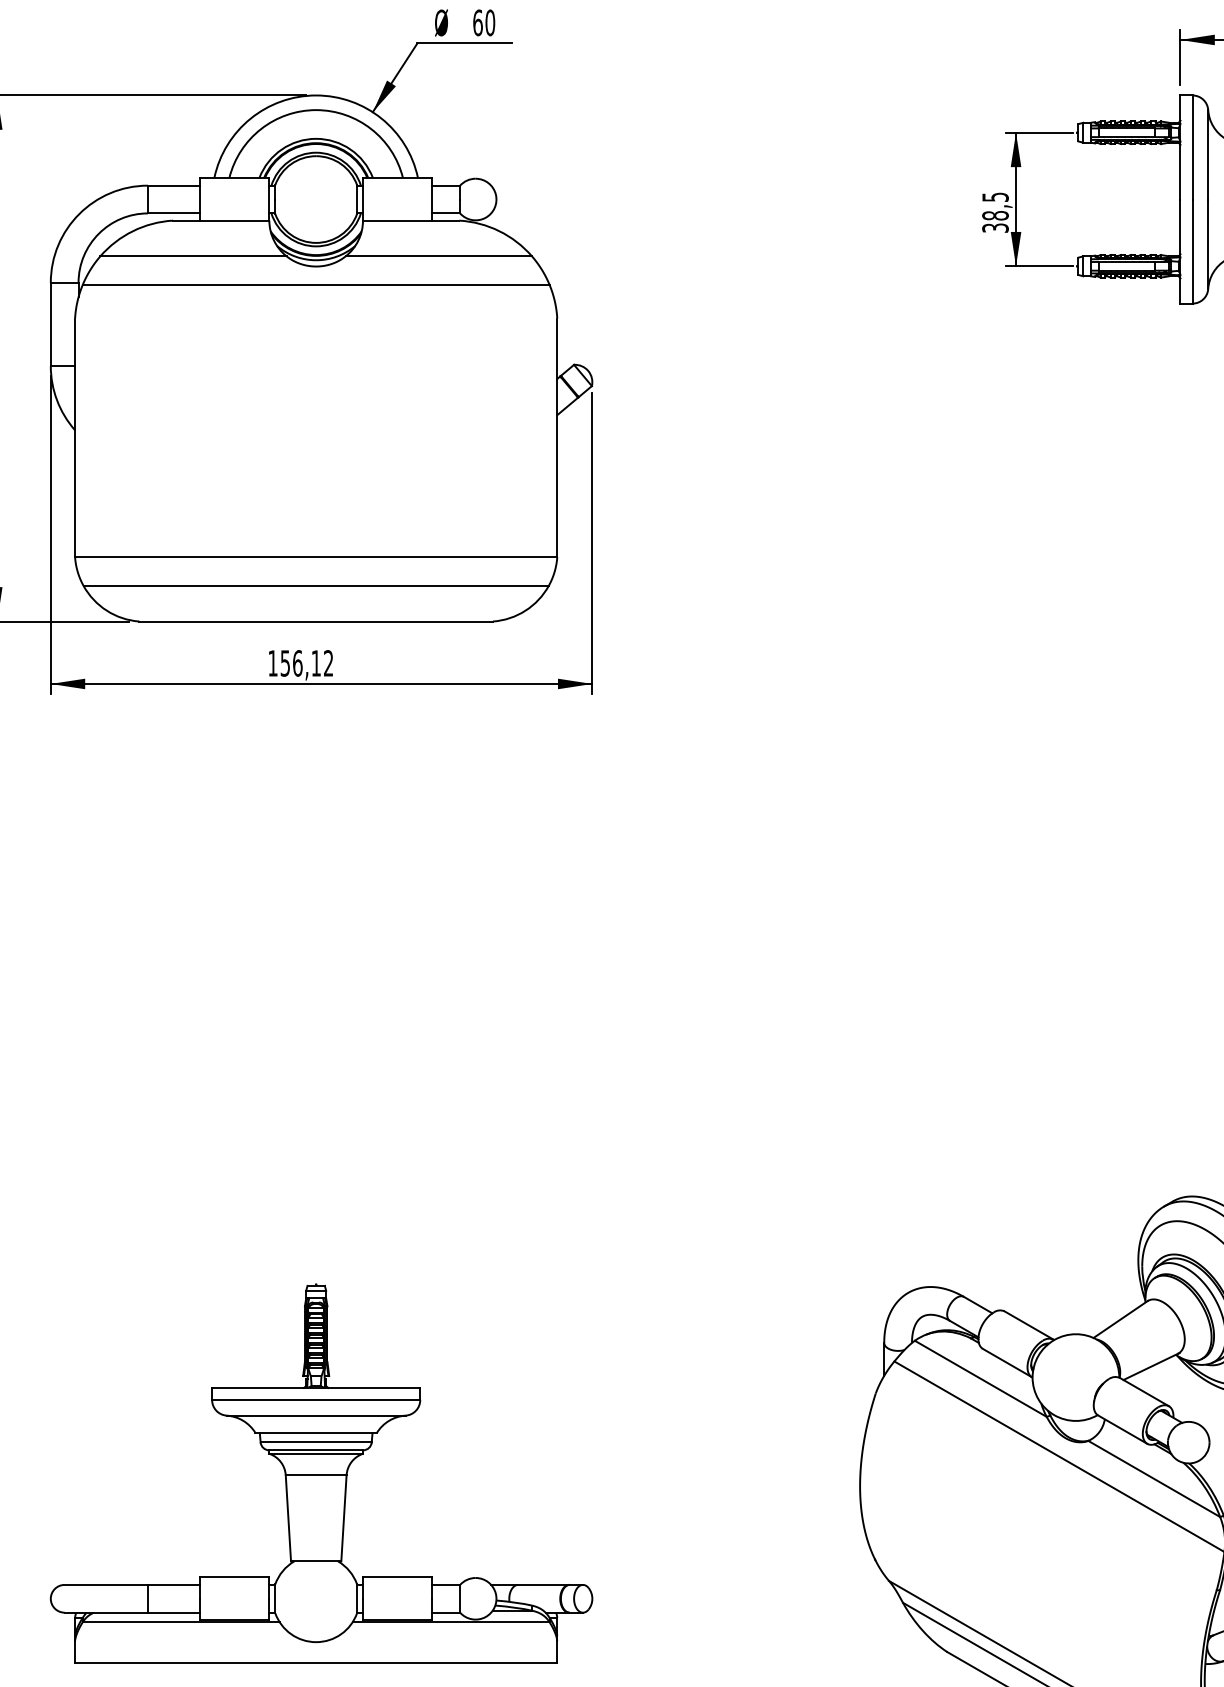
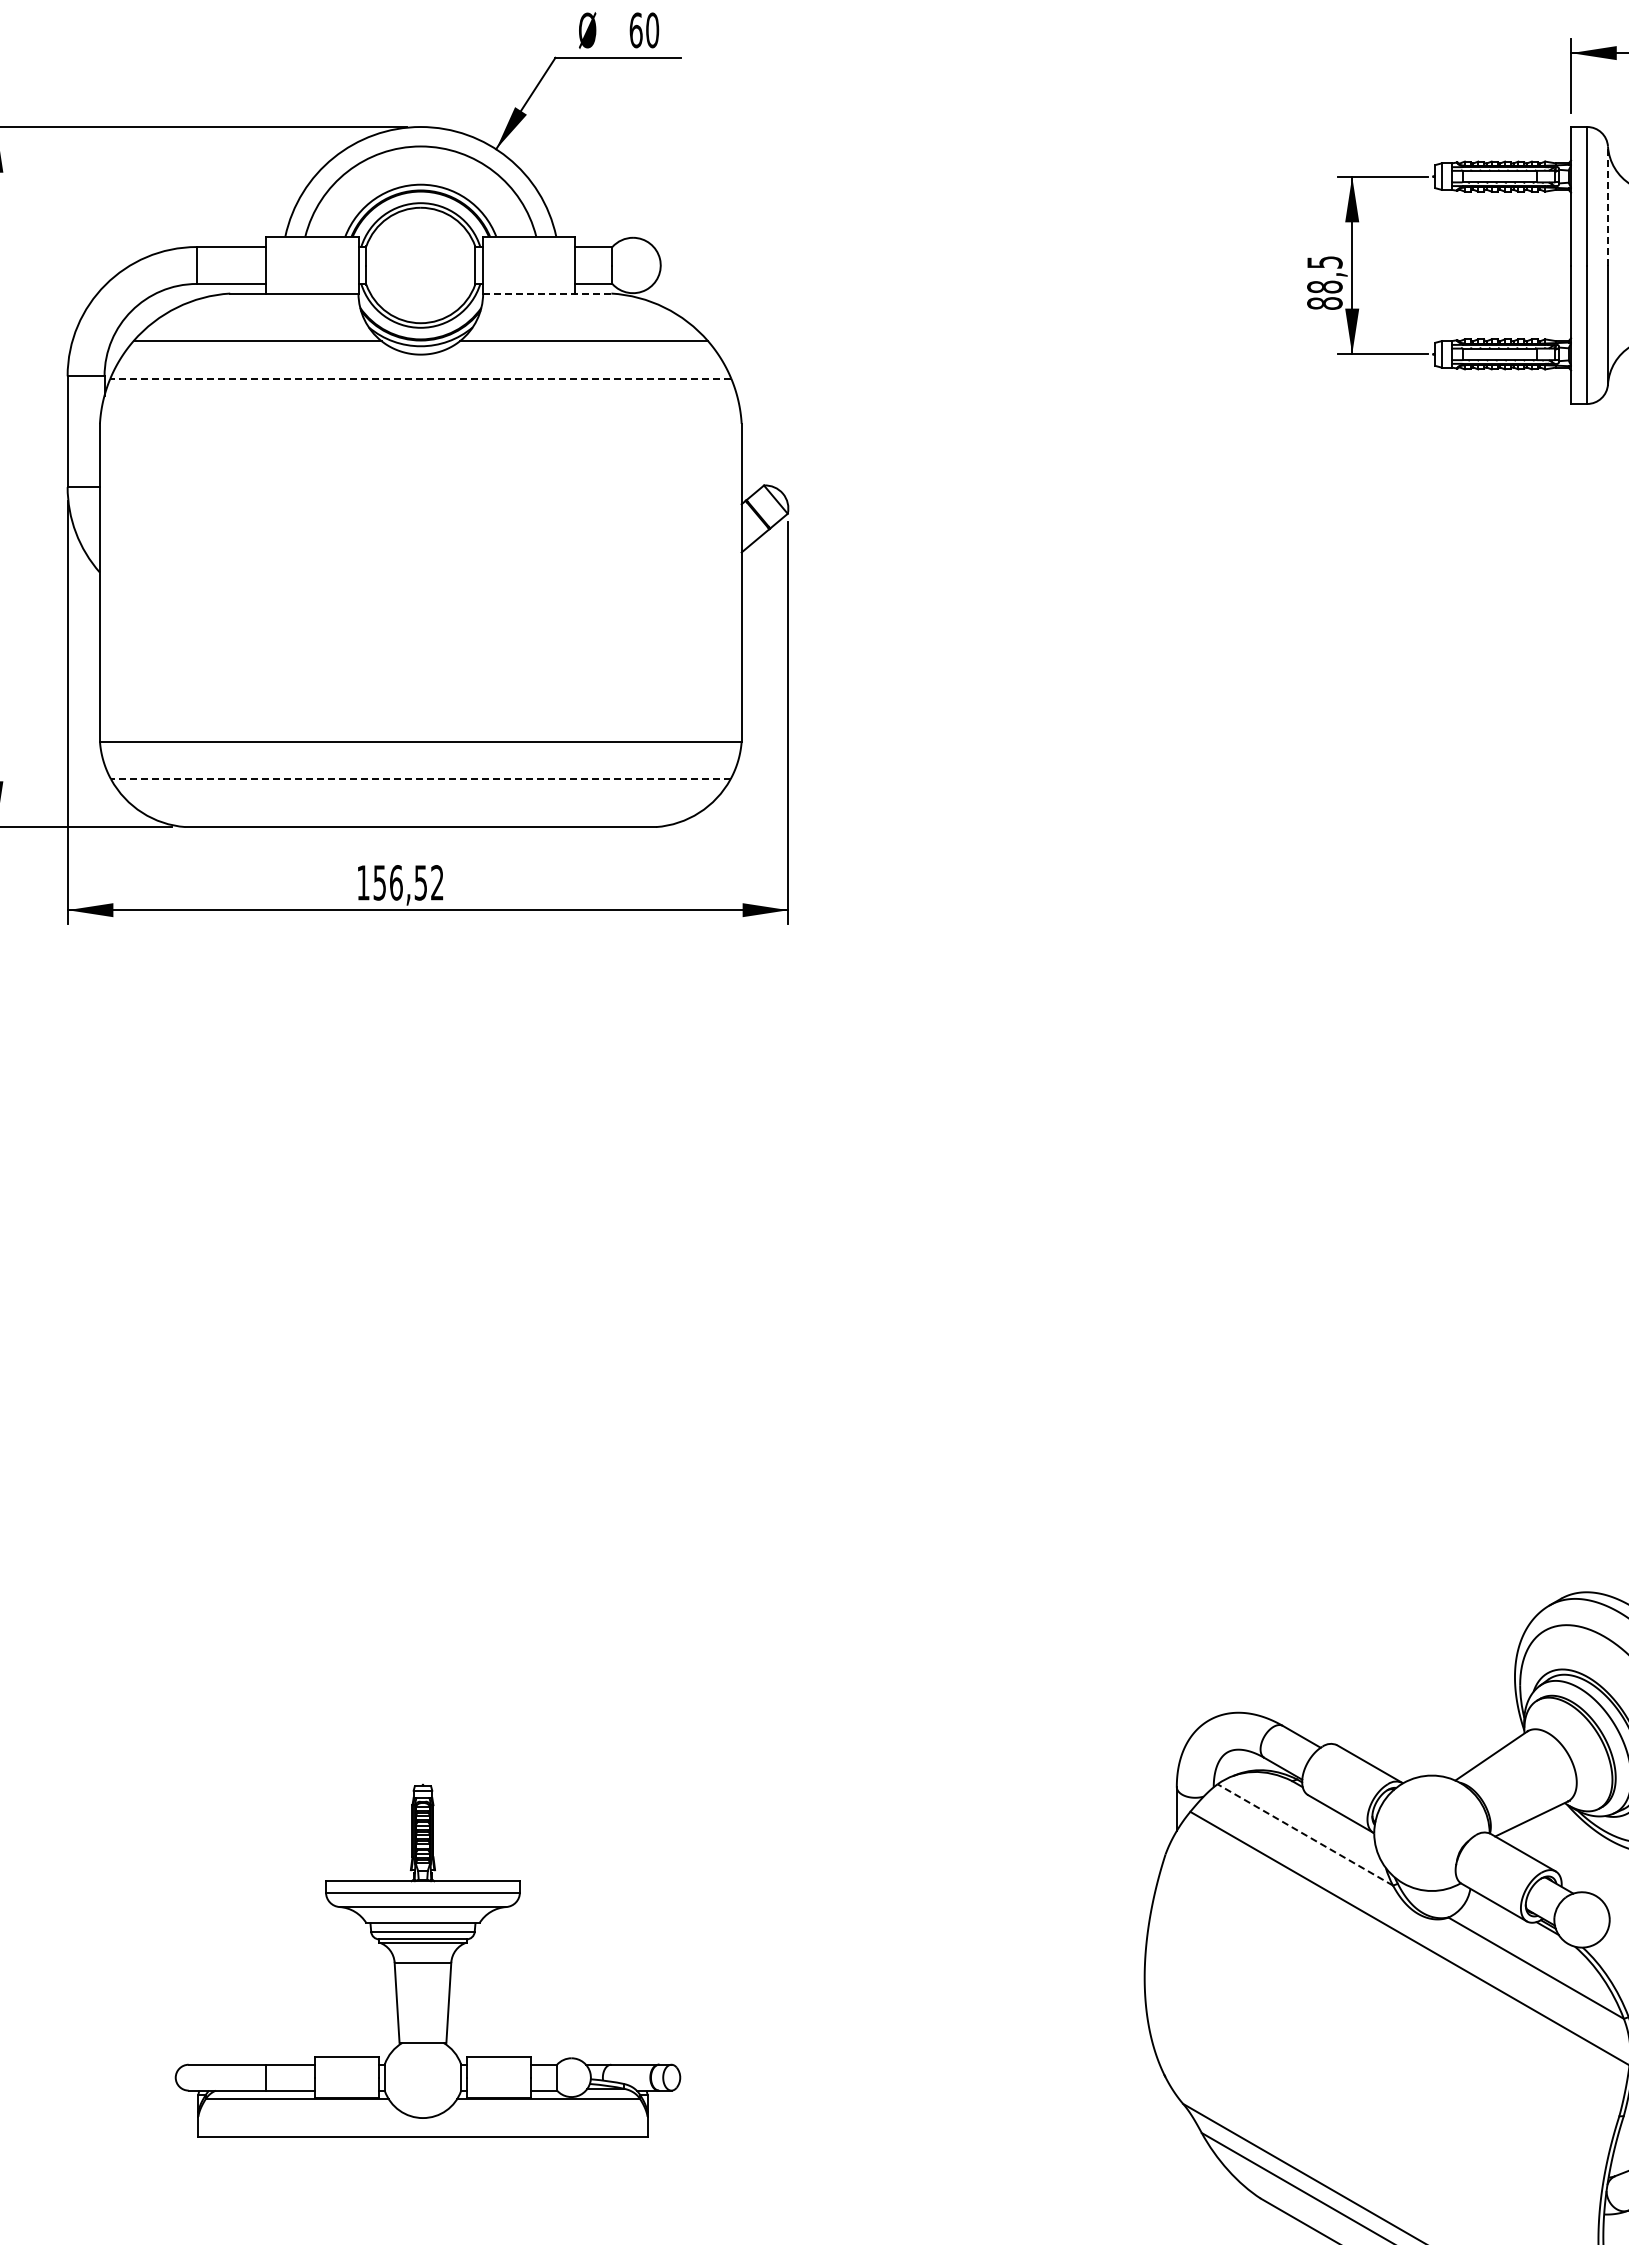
line: (1207, 154) -> (1607, 205), solid -> dashed
line: (410, 220) -> (546, 293), solid -> dashed
text: (995, 228) -> (1324, 303), 38,5 -> 88,5
line: (315, 284) -> (420, 378), solid -> dashed
line: (315, 585) -> (420, 779), solid -> dashed
text: (315, 663) -> (420, 882), 156,12 -> 156,52
line: (980, 1378) -> (1304, 1834), solid -> dashed
part: (321, 1473) -> (427, 1960), size x0.7

